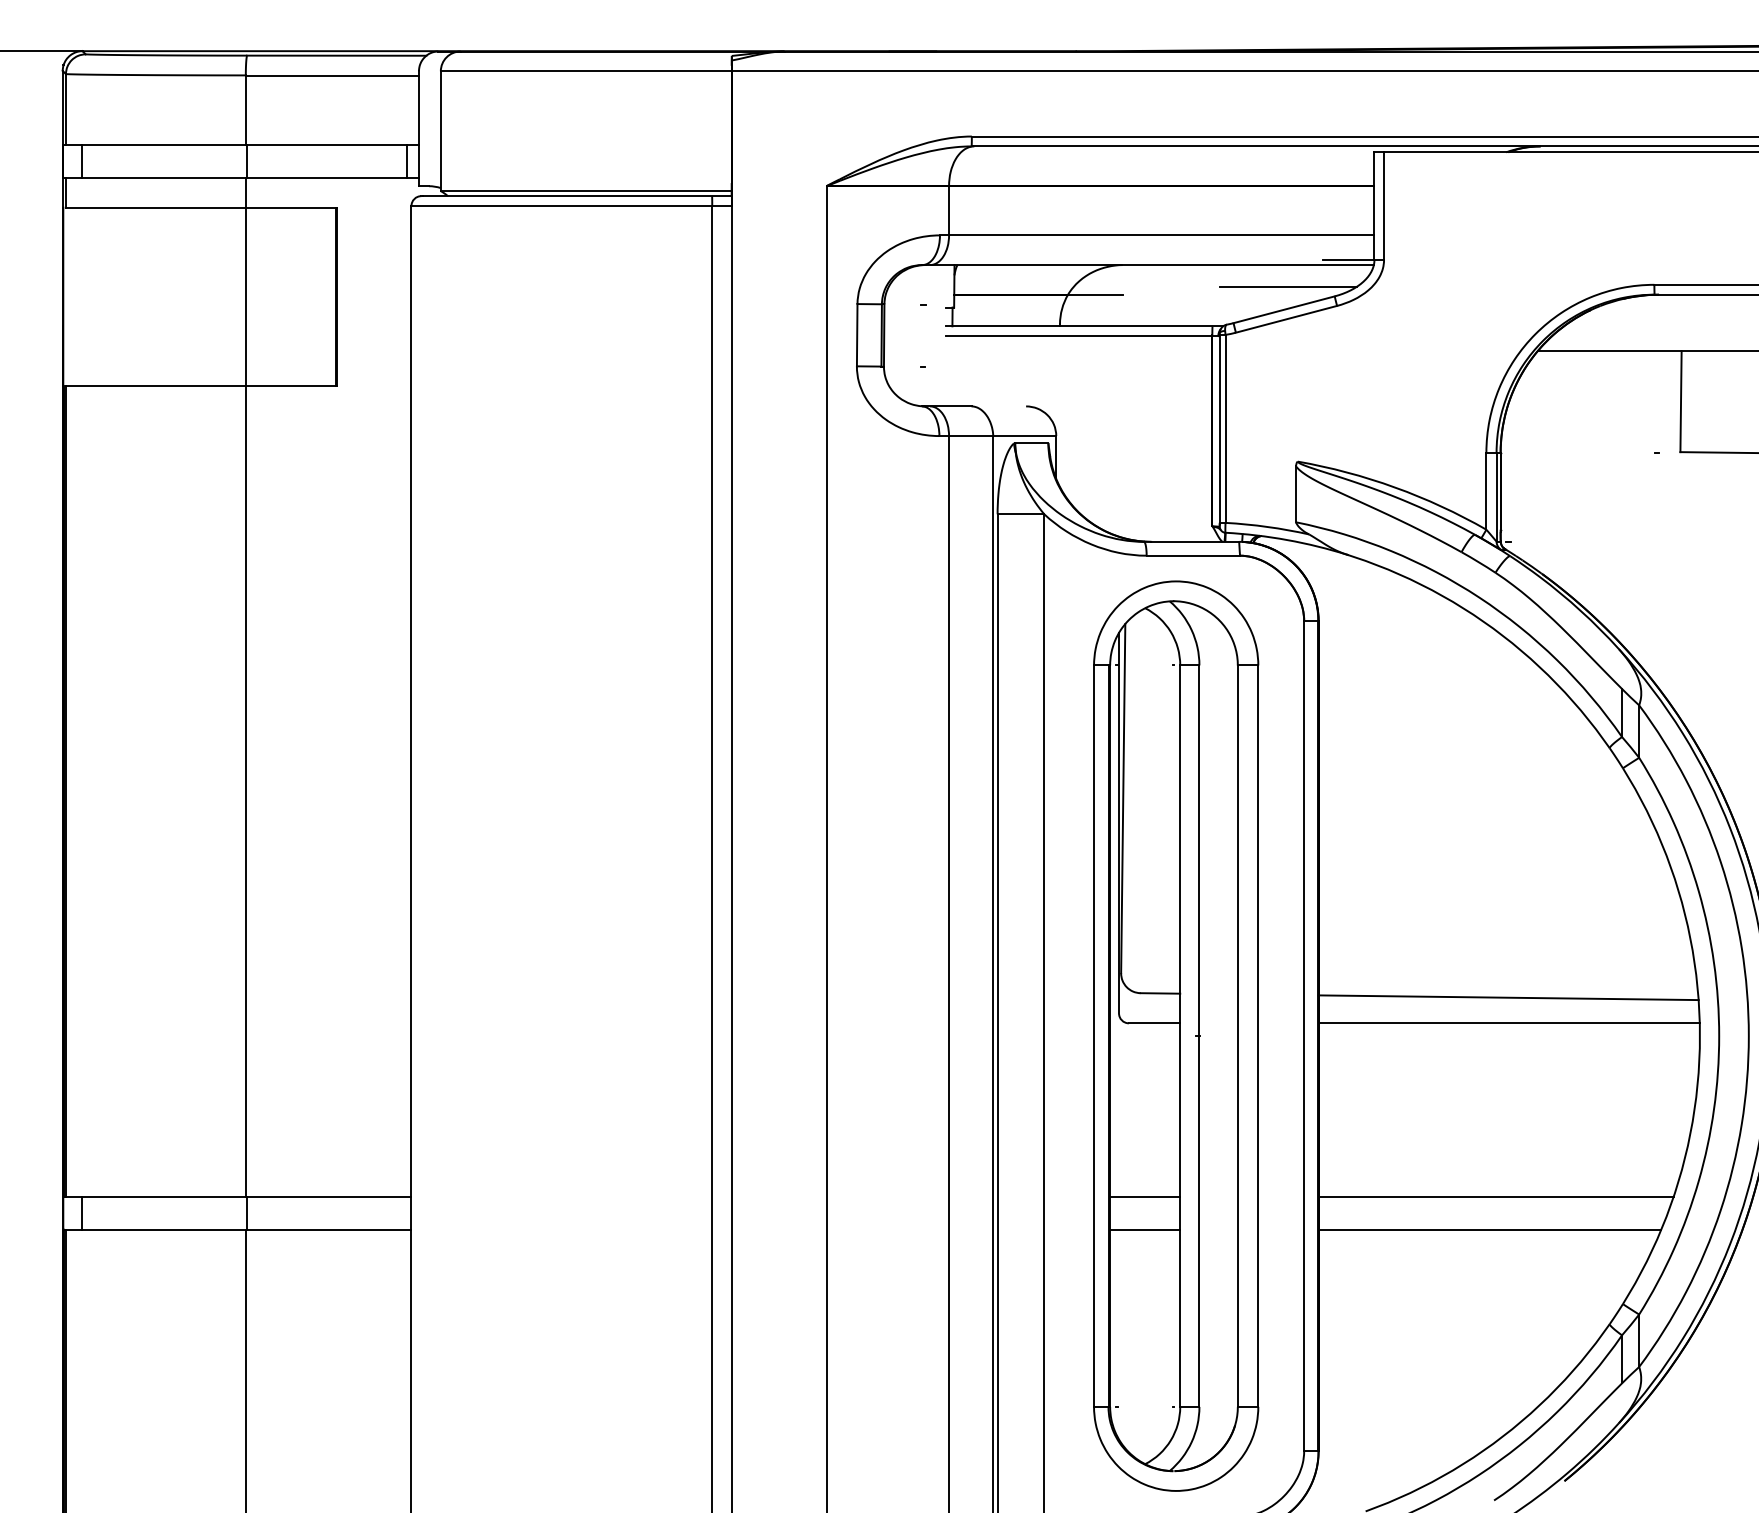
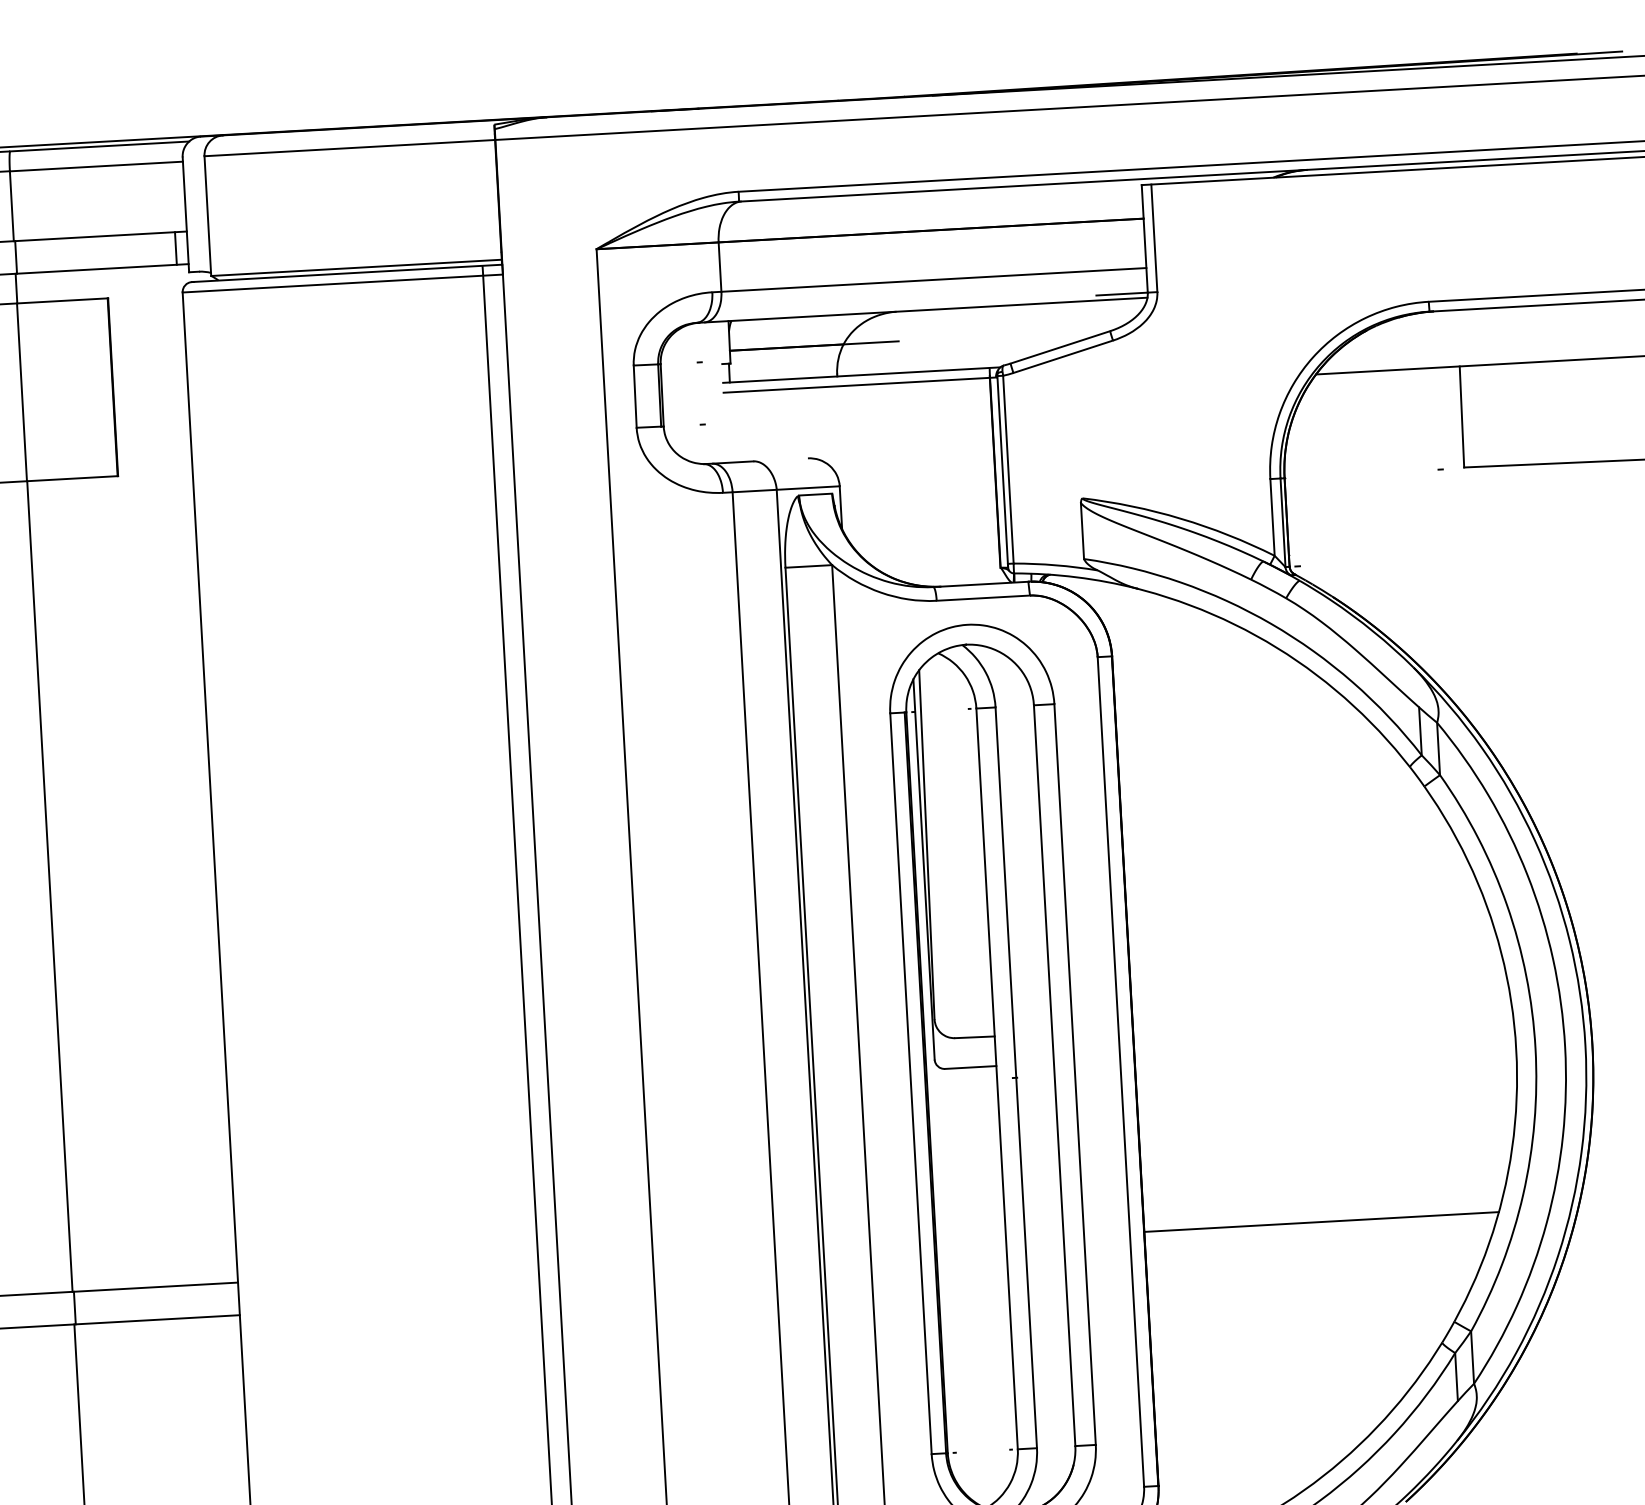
line: (1288, 286) -> (1063, 323), removed
line: (1508, 997) -> (1322, 1021), removed
line: (1508, 1023) -> (1324, 1047), removed
line: (1145, 1197) -> (971, 1242), removed
line: (1145, 1229) -> (973, 1273), removed
line: (1489, 1229) -> (1316, 1254), removed

